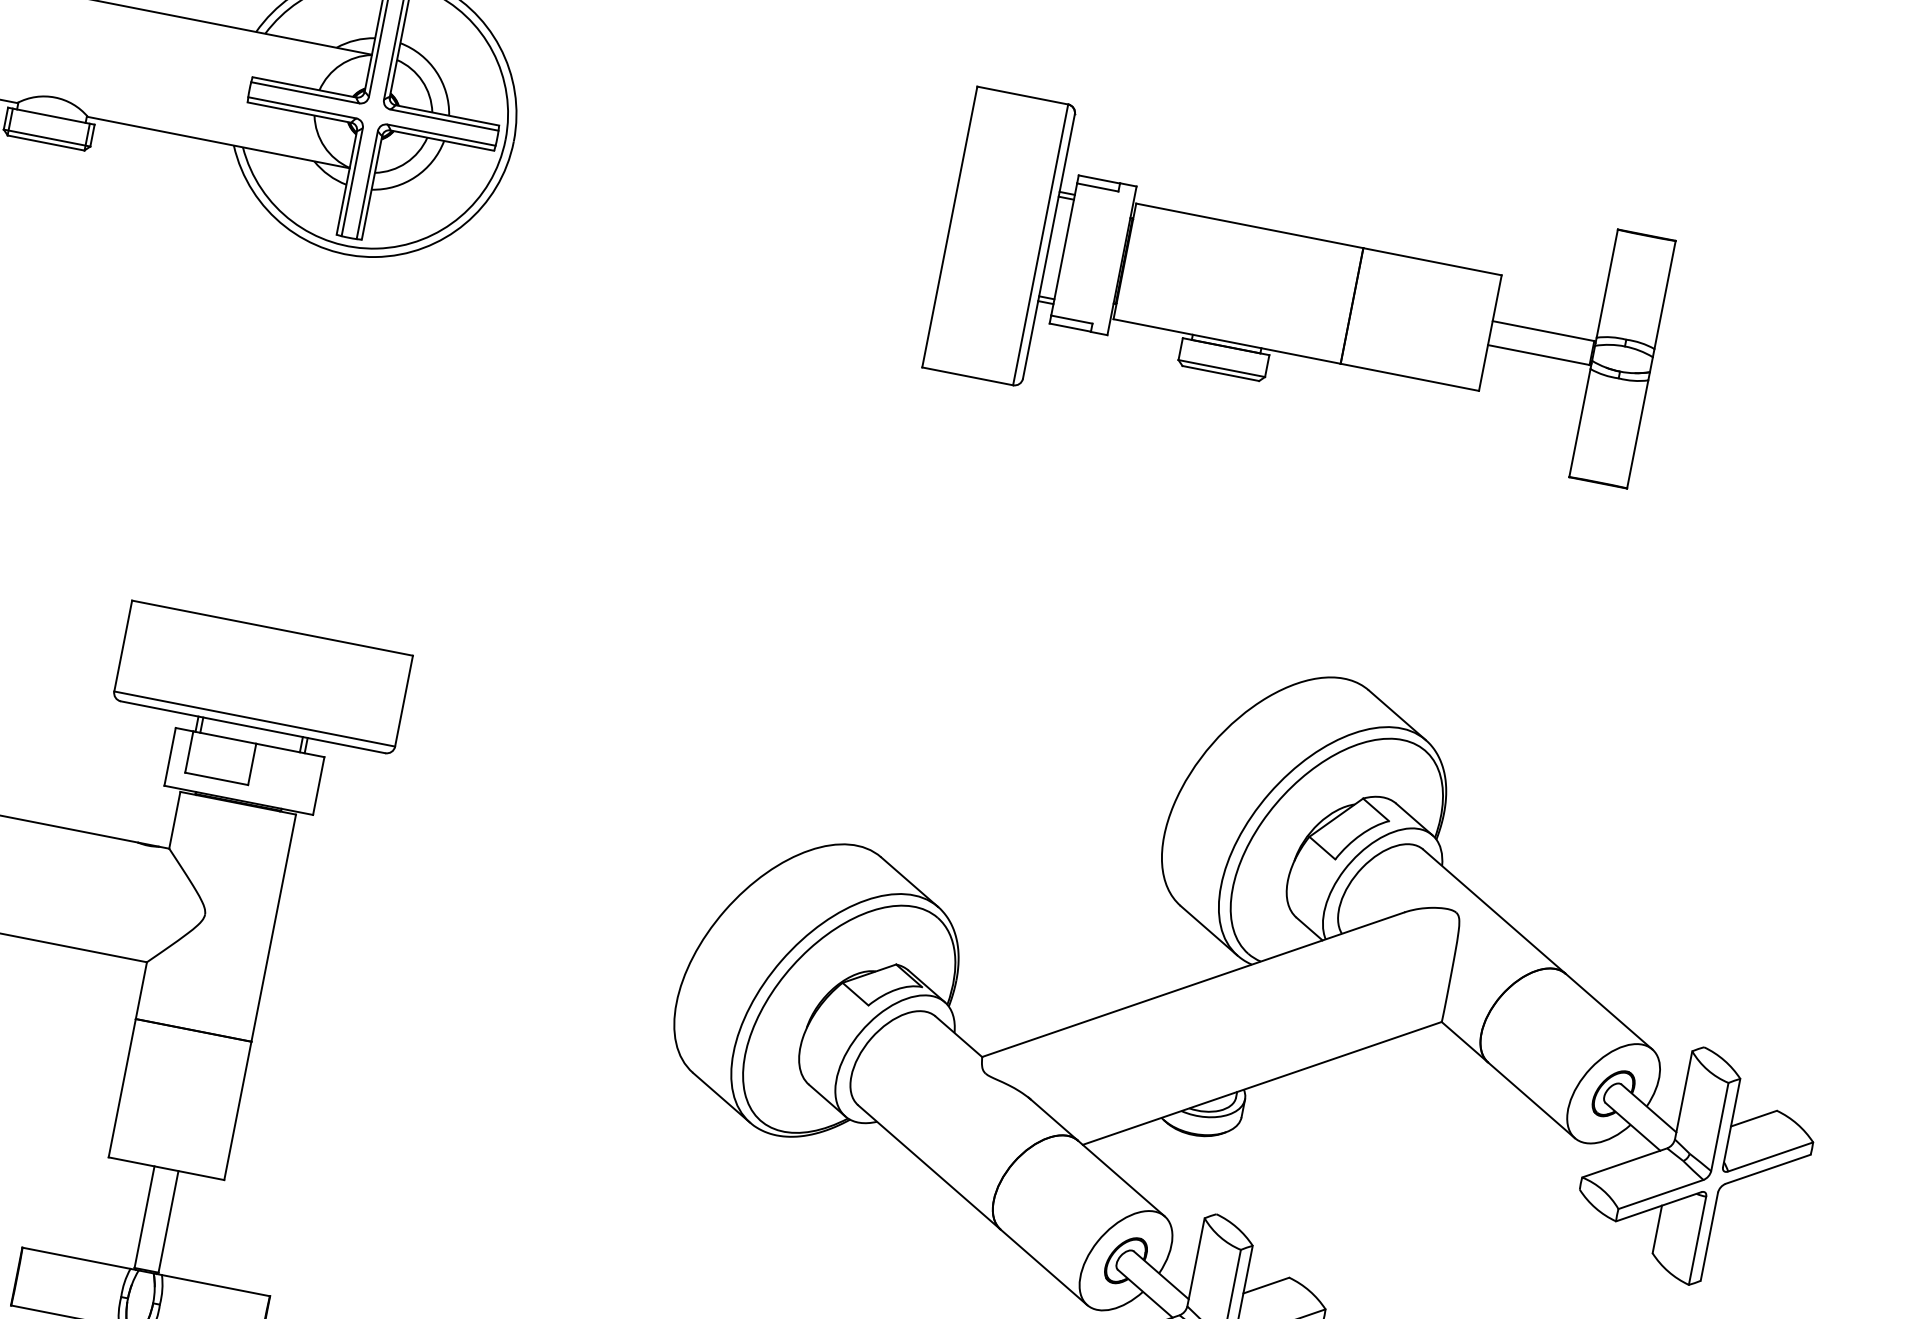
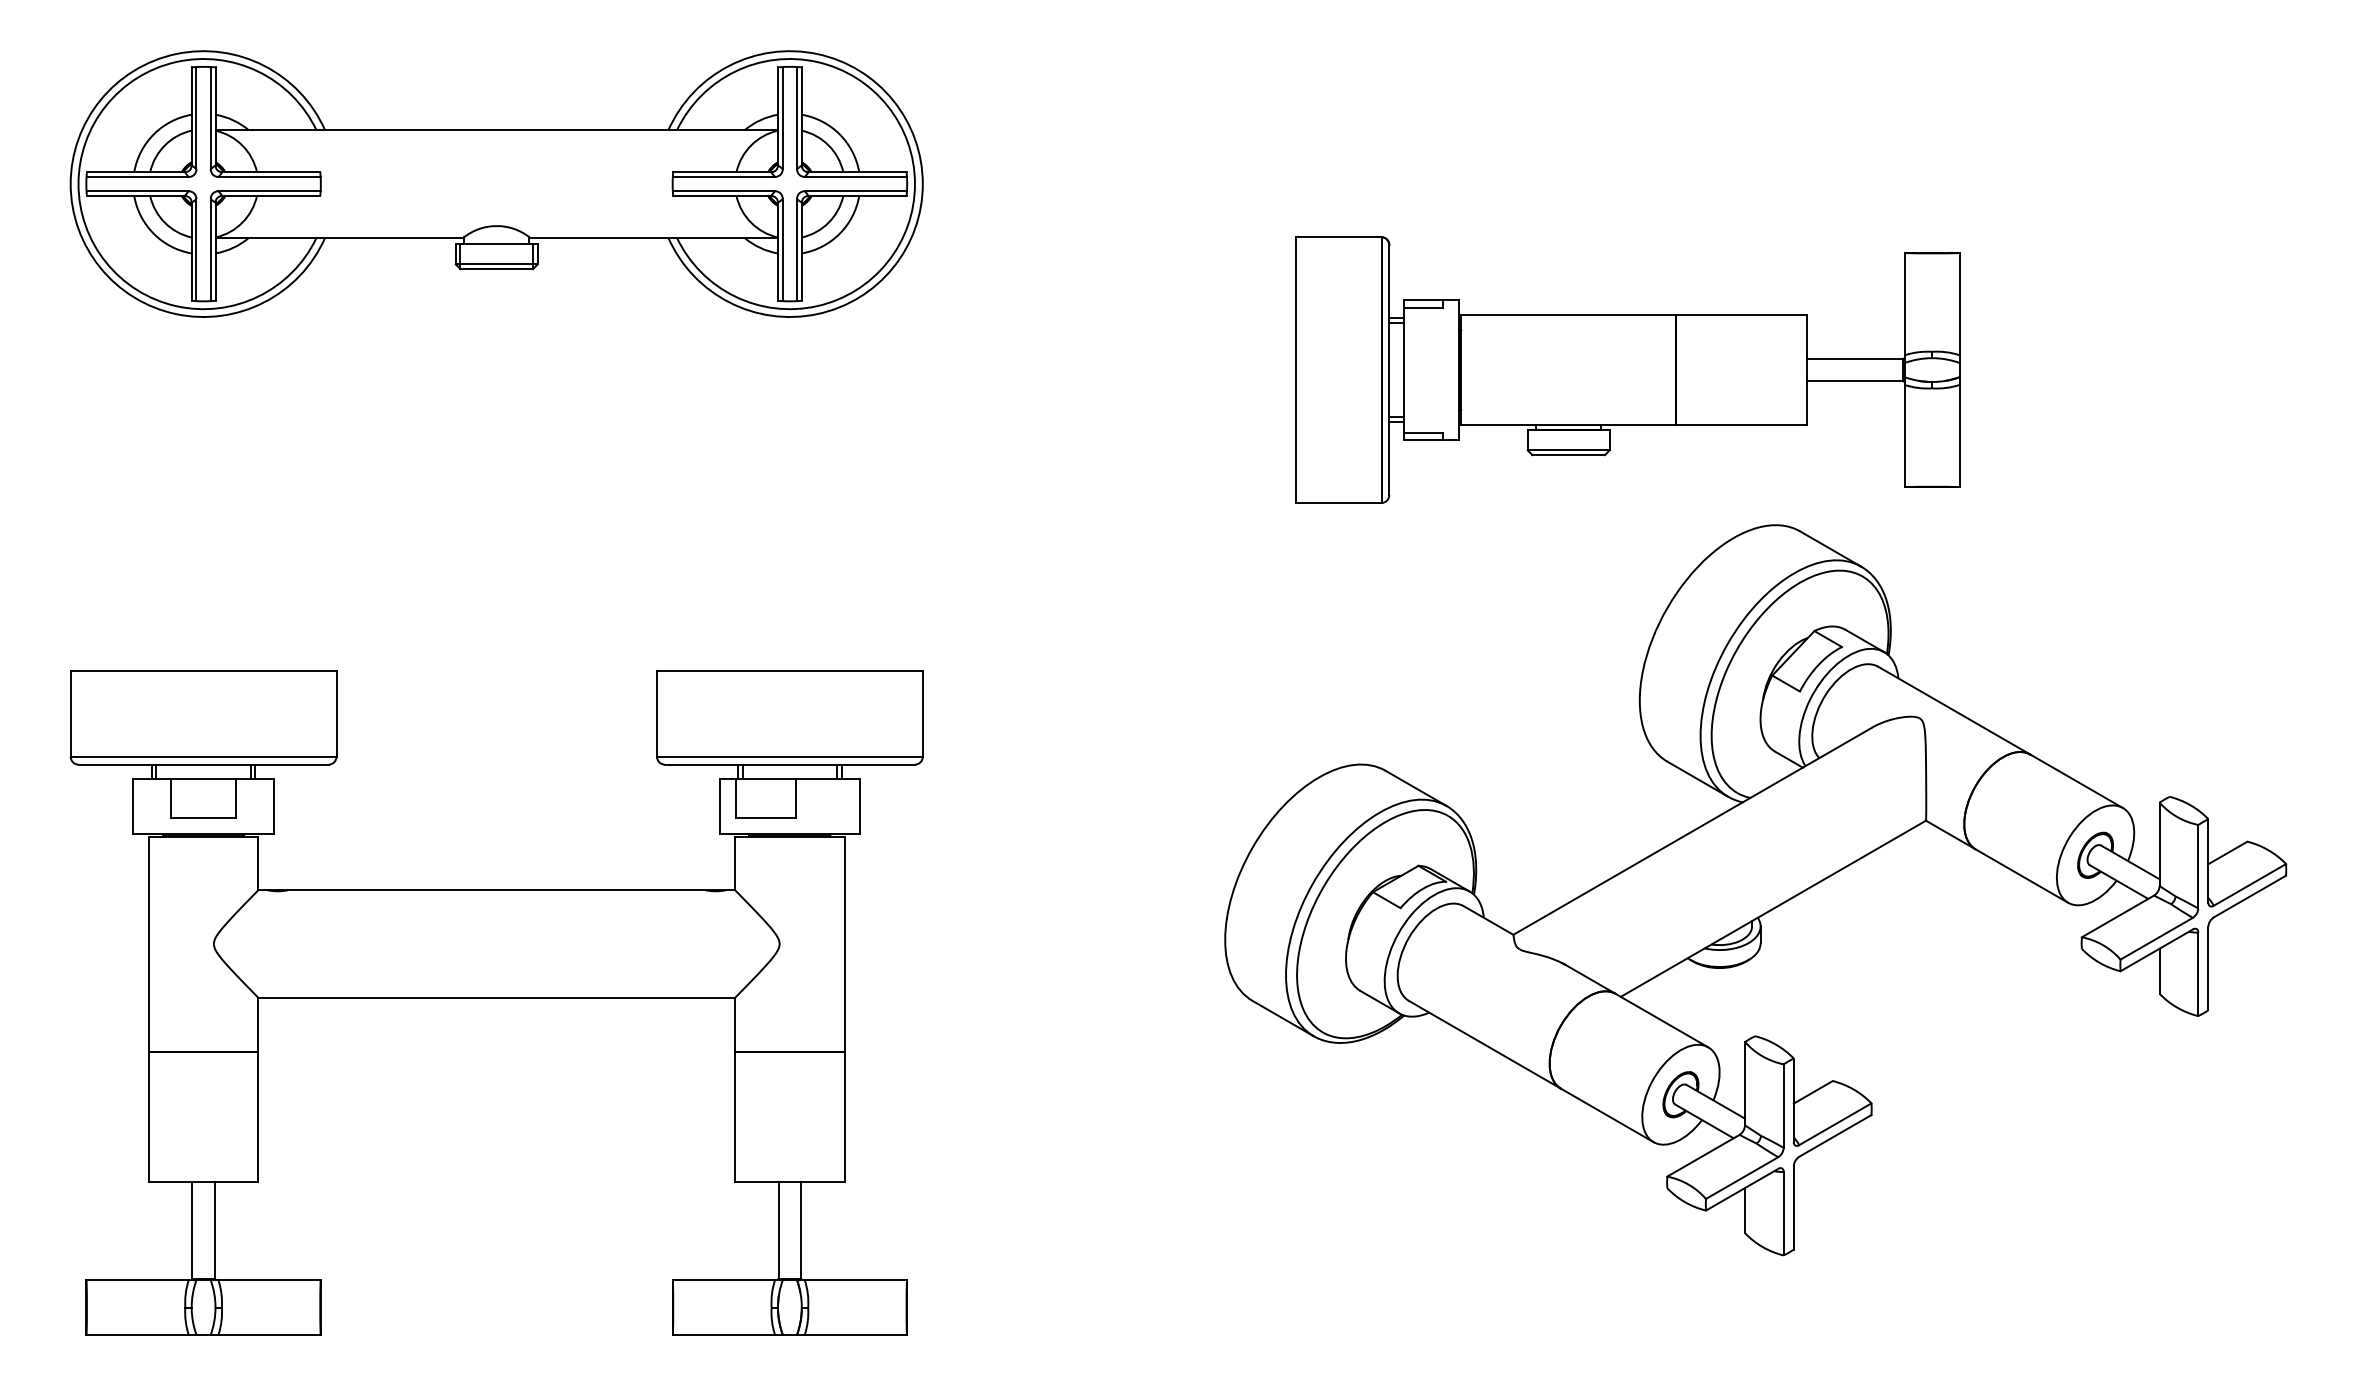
part: (1300, 295) -> (1627, 369), moved

